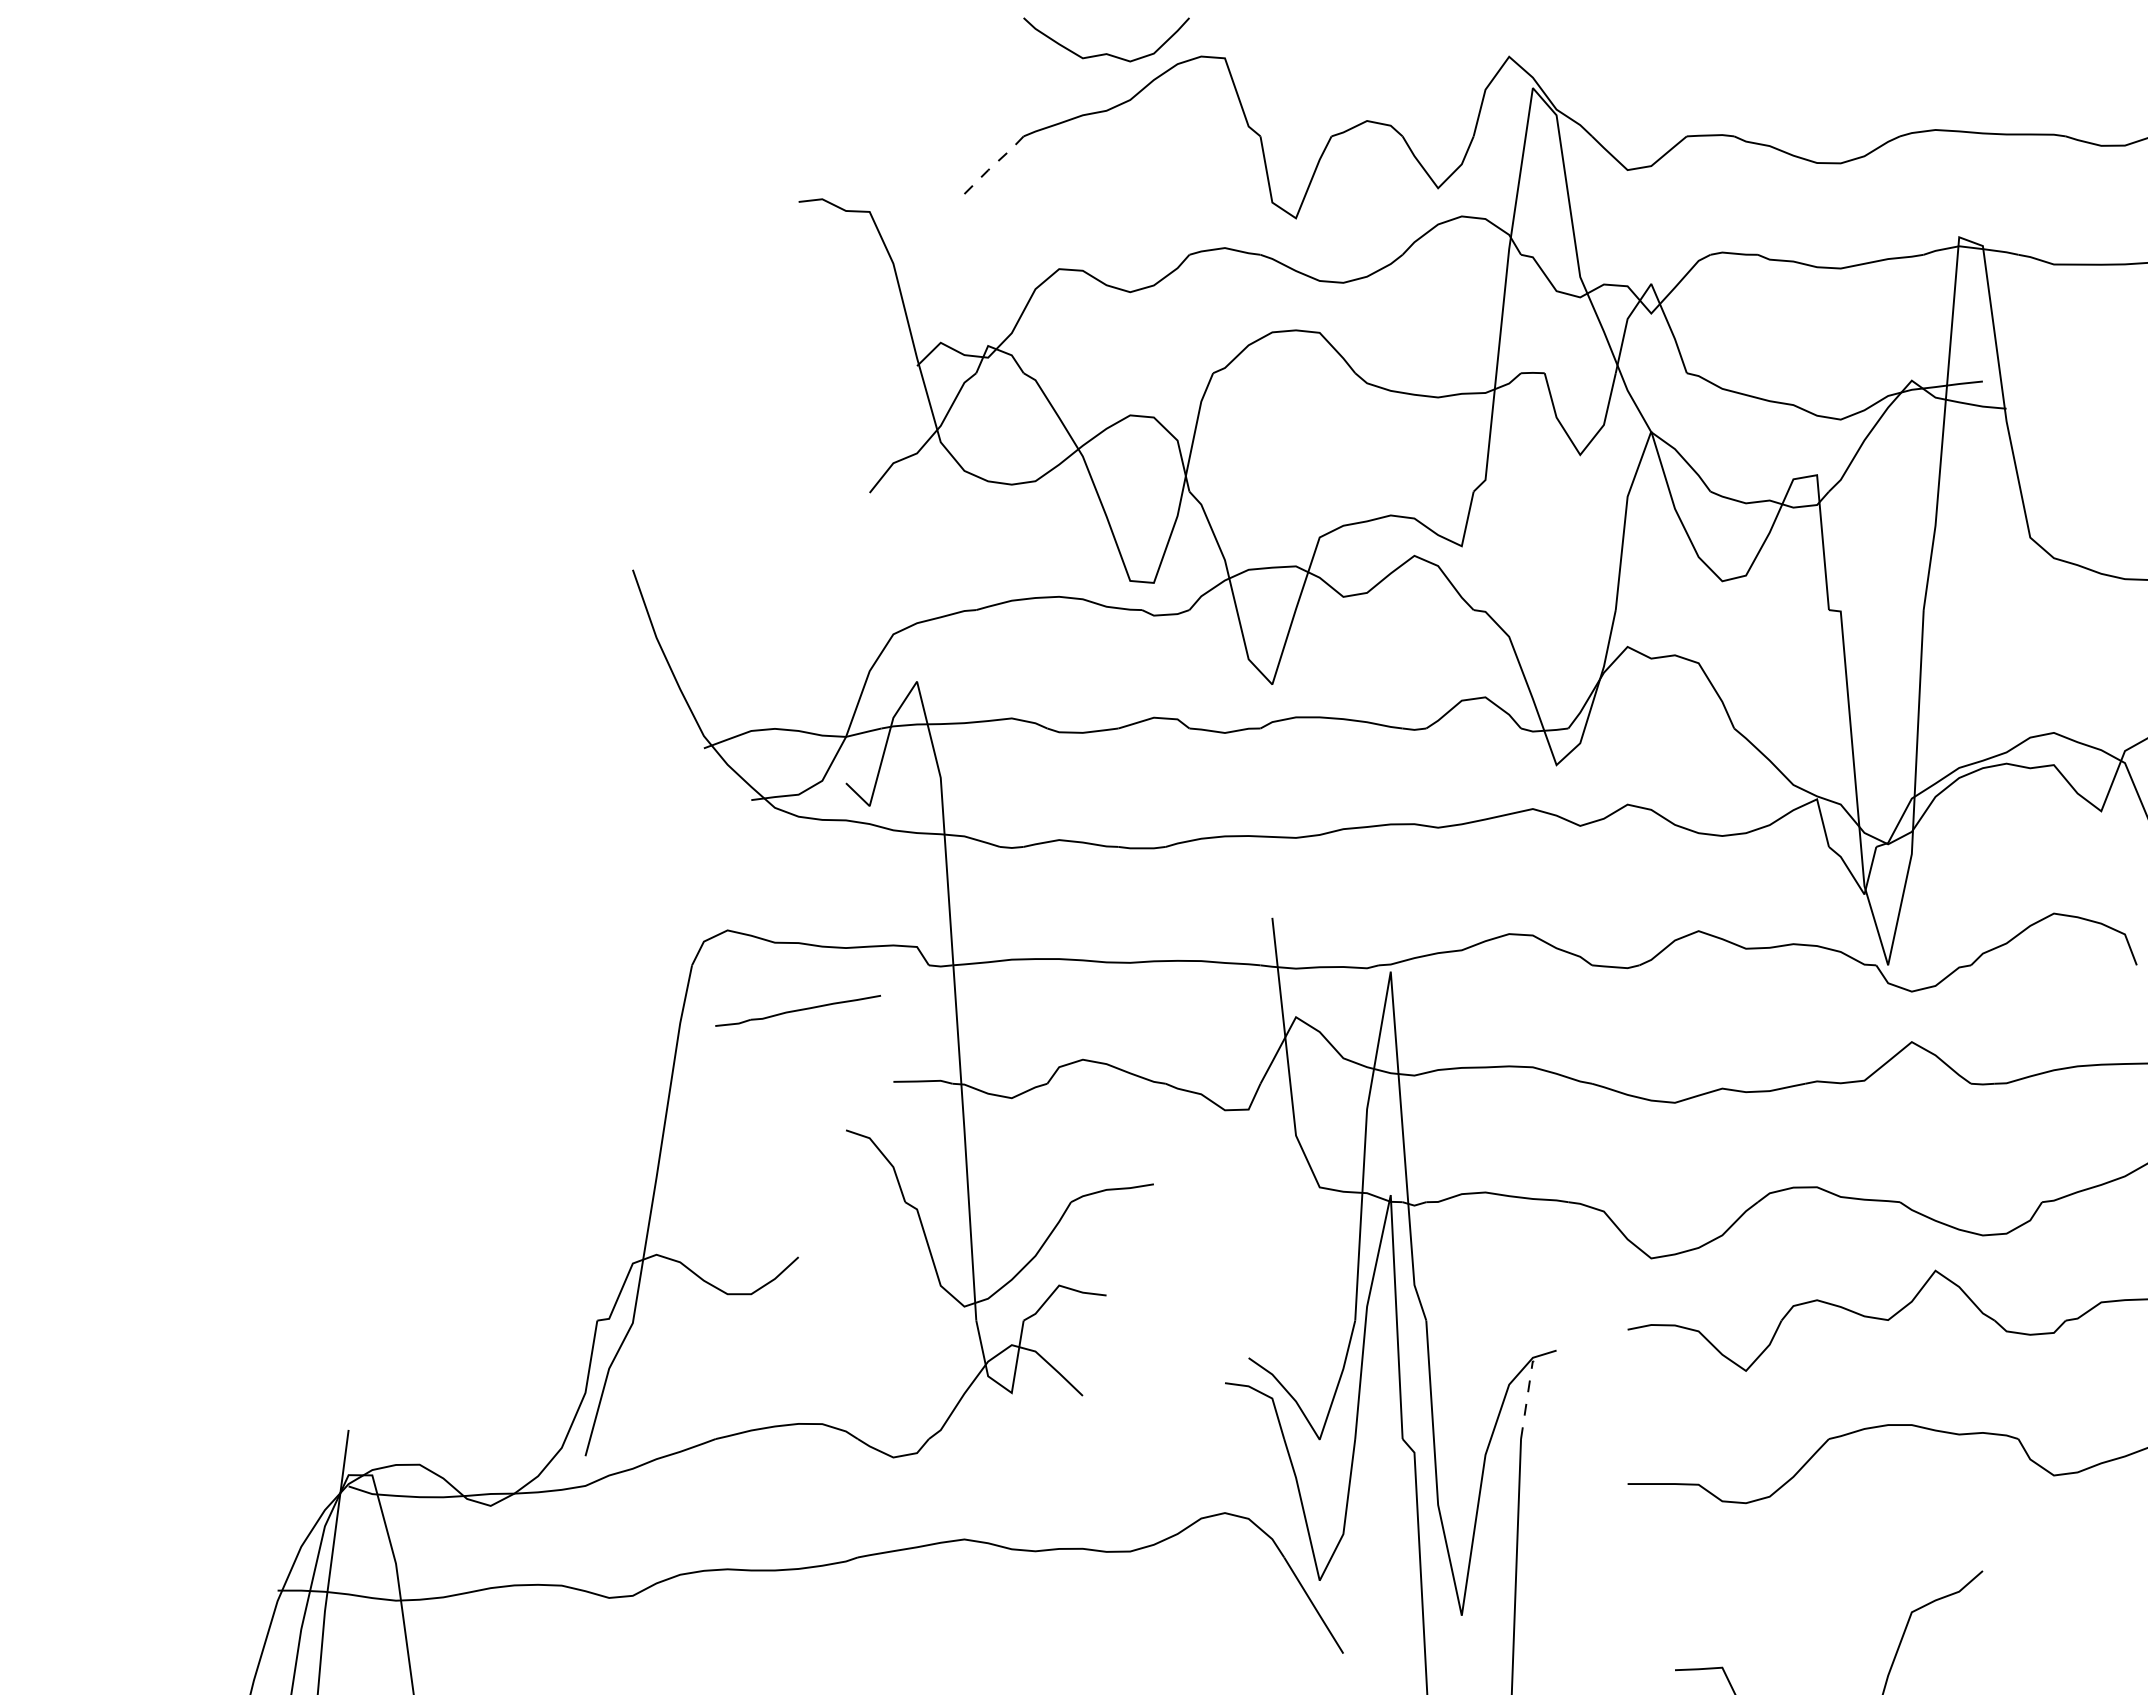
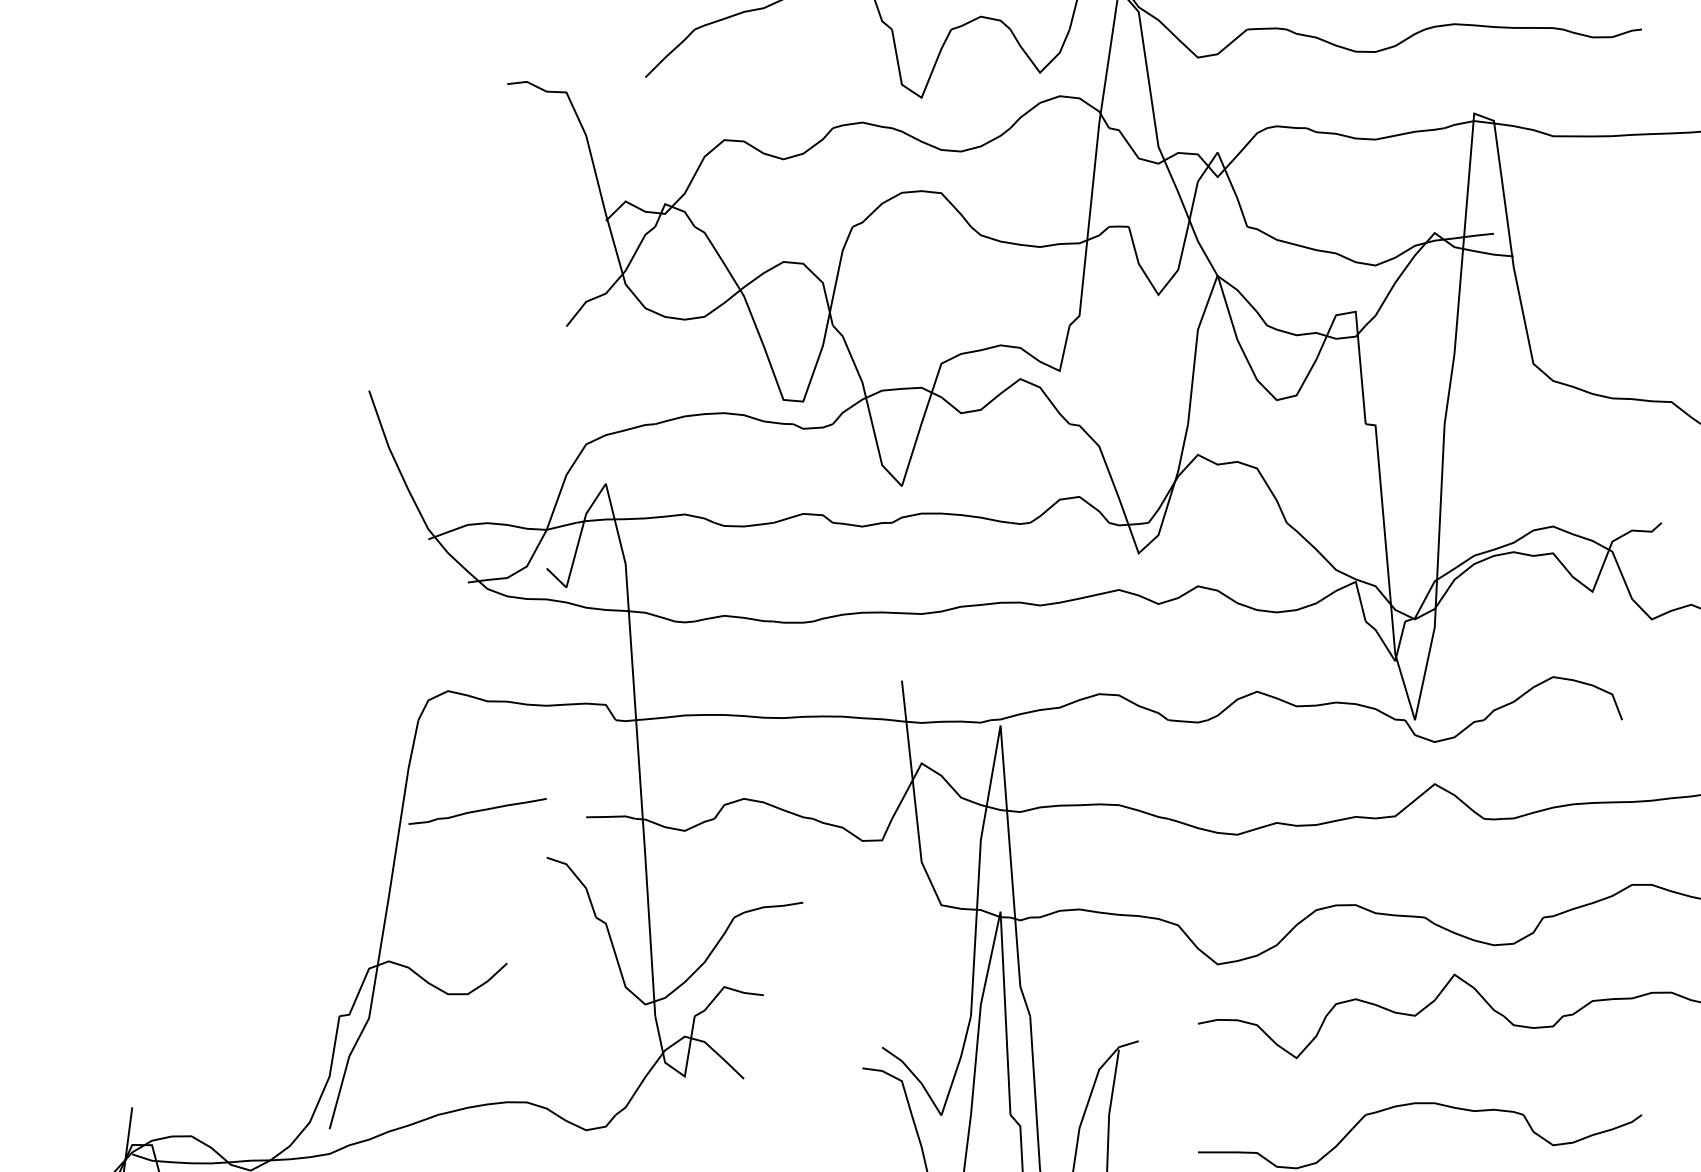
line: (994, 164) -> (670, 52), dashed -> solid
part: (797, 1010) -> (477, 811), moved
line: (1527, 1398) -> (1114, 1081), dashed -> solid

